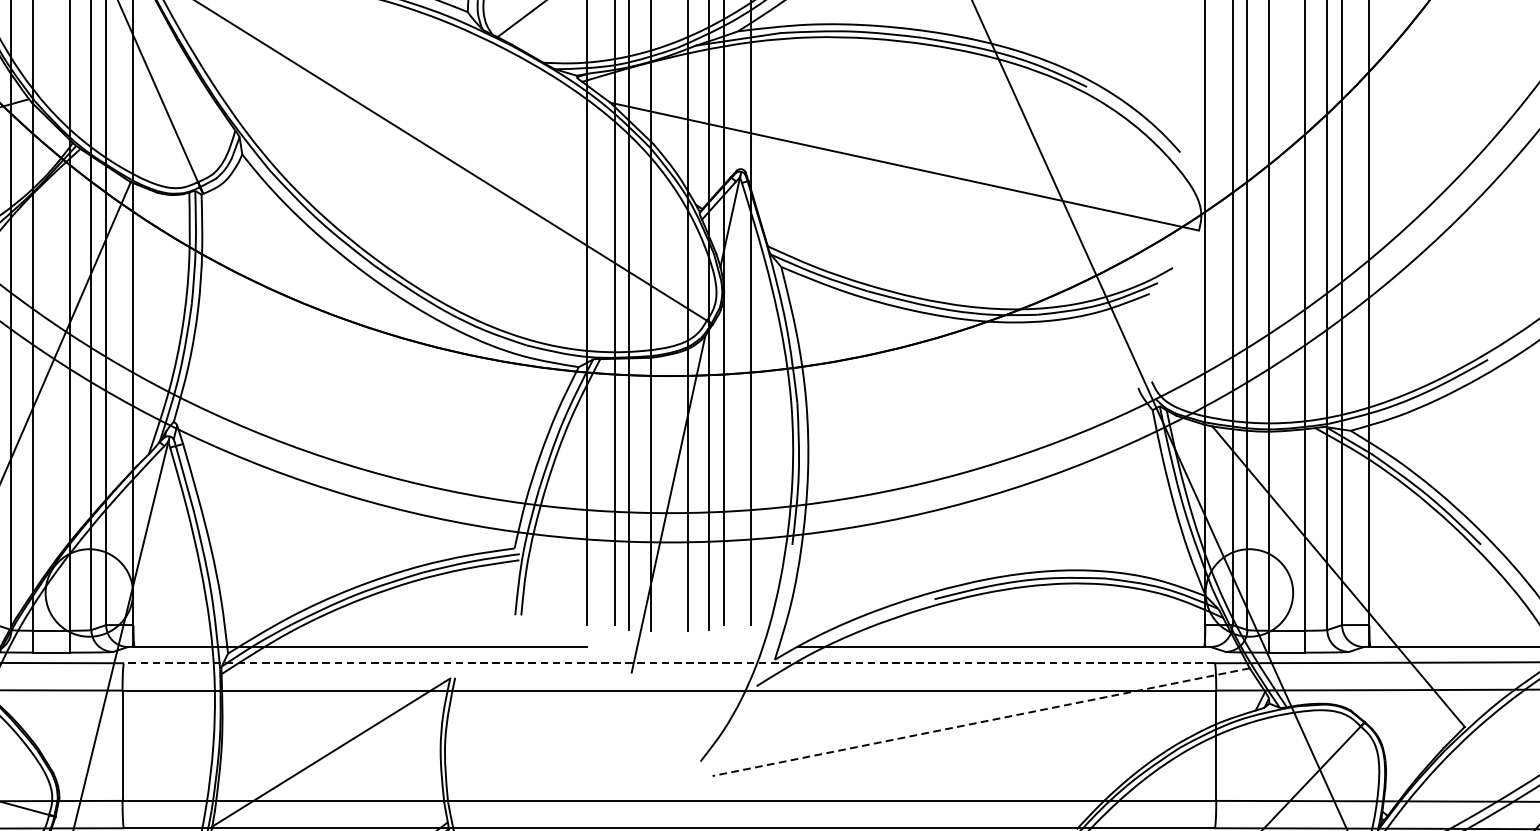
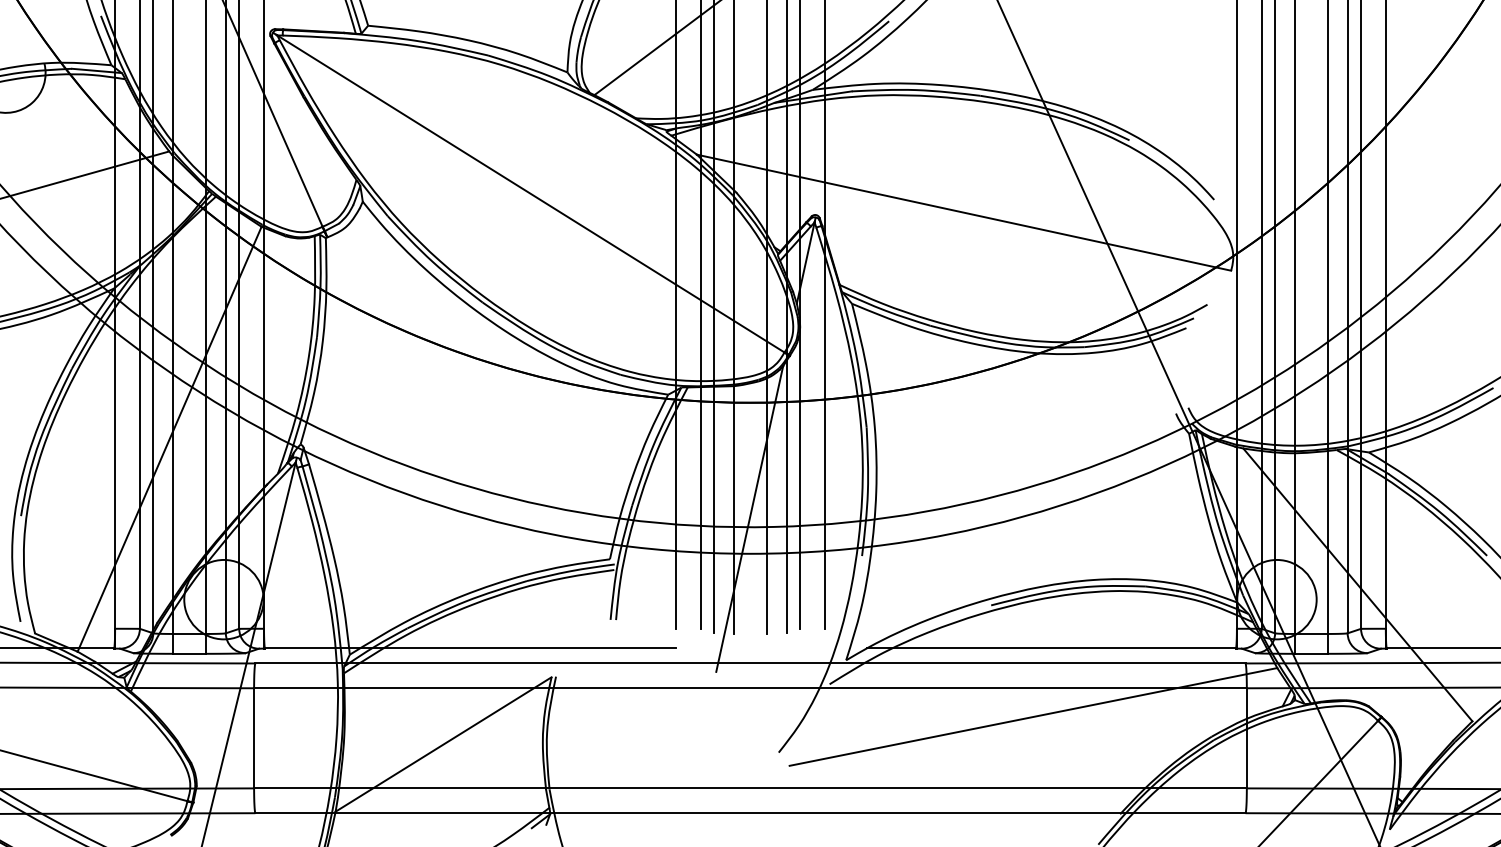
line: (668, 663) -> (749, 663), dashed -> solid
line: (981, 721) -> (1033, 716), dashed -> solid

